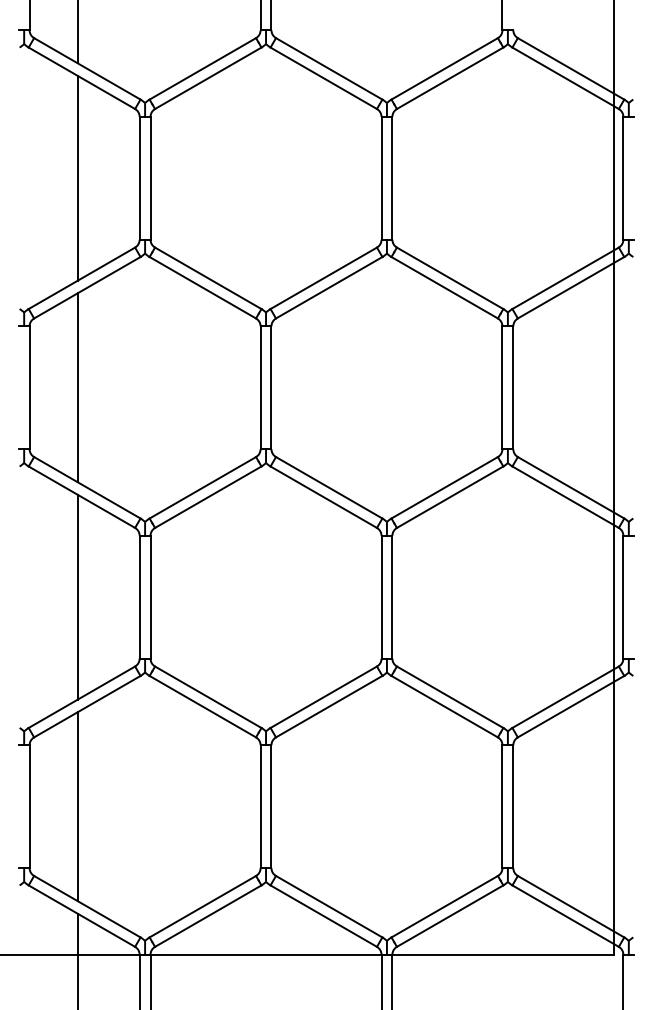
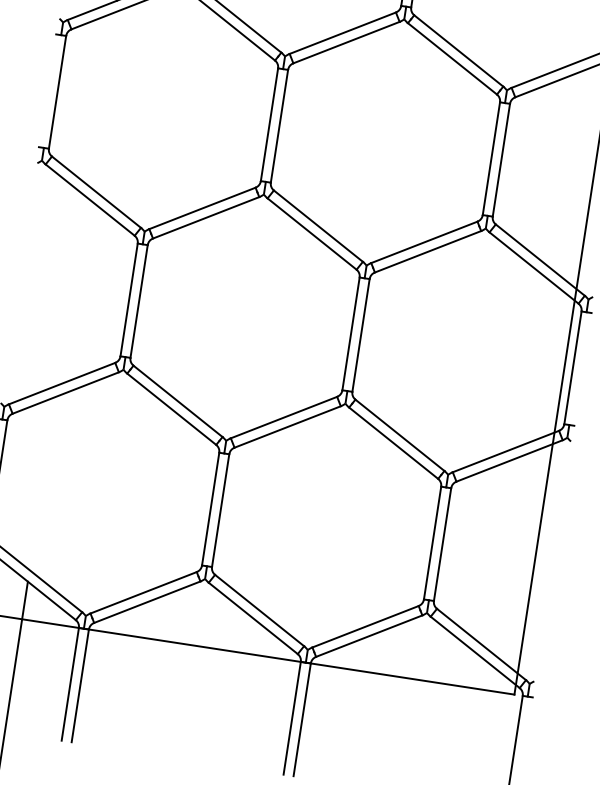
line: (77, 387) -> (101, 98), removed
line: (77, 596) -> (72, 290), removed
line: (77, 806) -> (42, 483), removed

